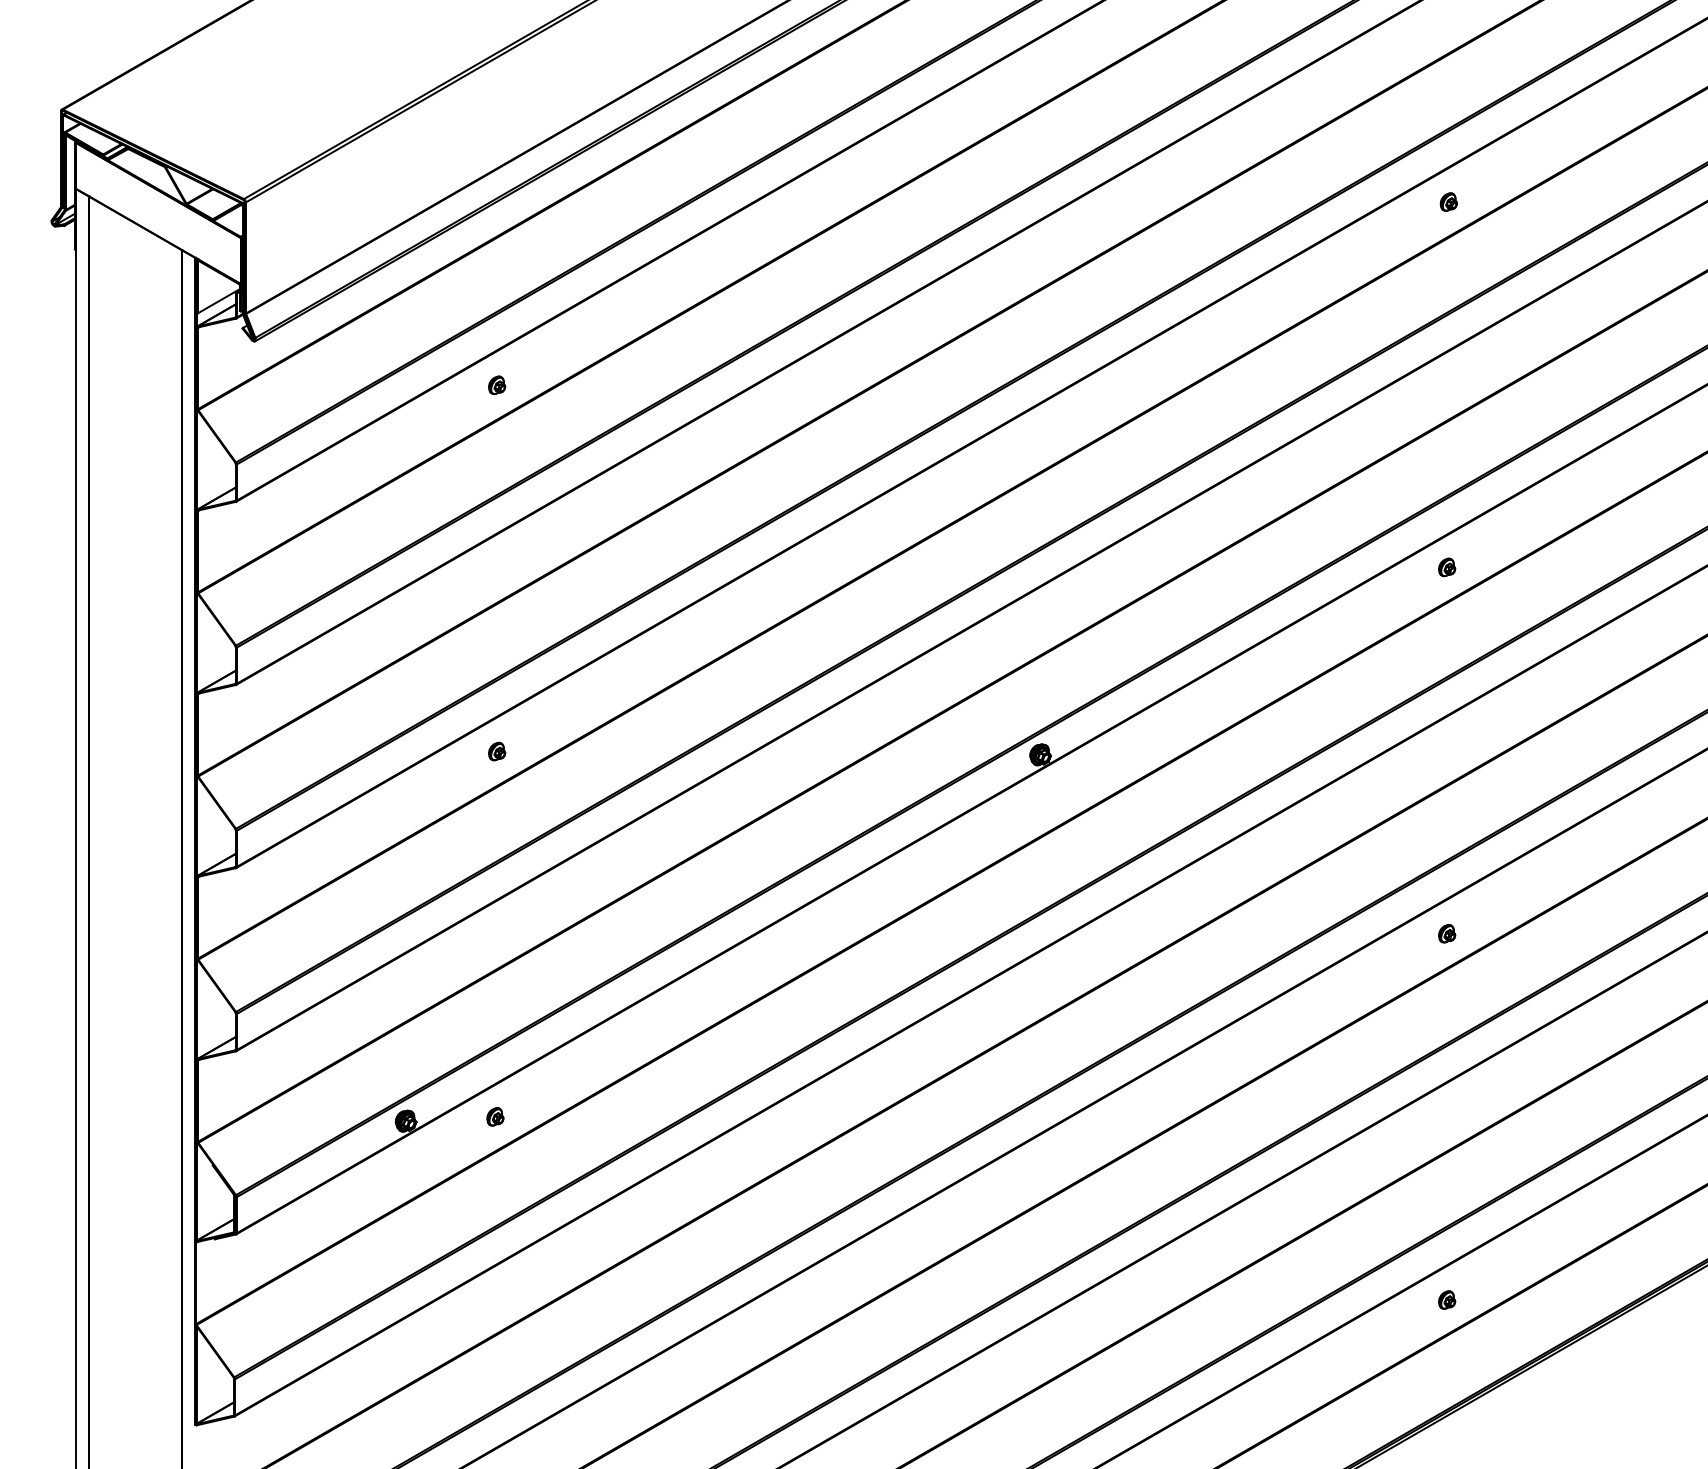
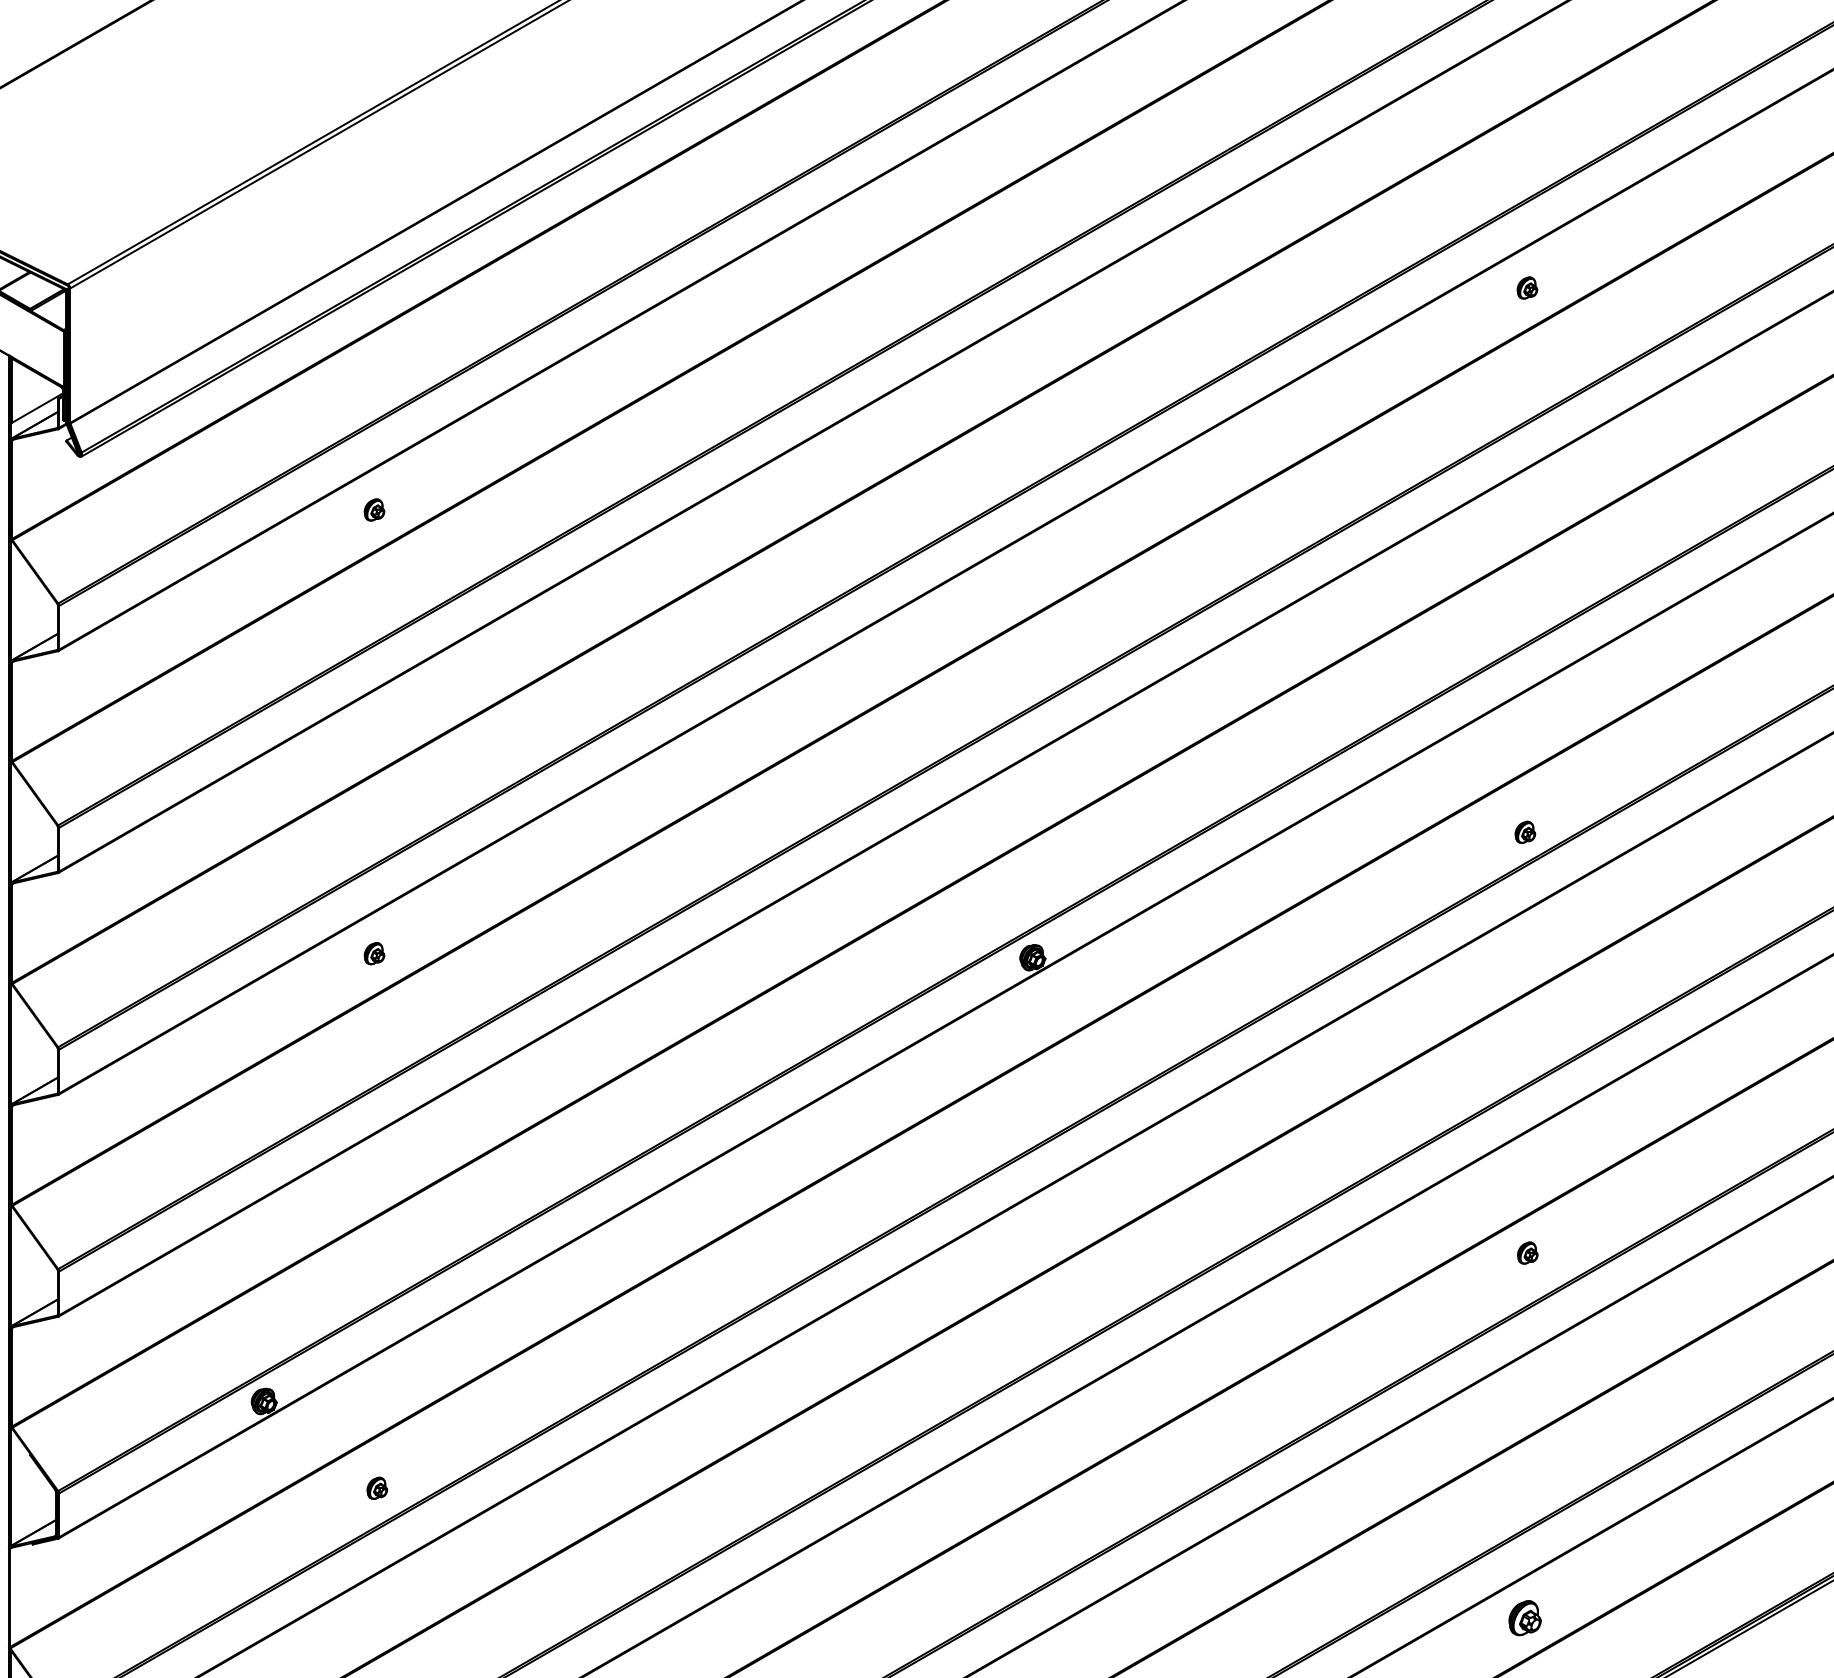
part: (1447, 567) -> (1525, 832), moved
part: (1447, 933) -> (1528, 1252), moved
part: (495, 1116) -> (377, 1487), moved
part: (1447, 1299) -> (1525, 1617), size x1.6

